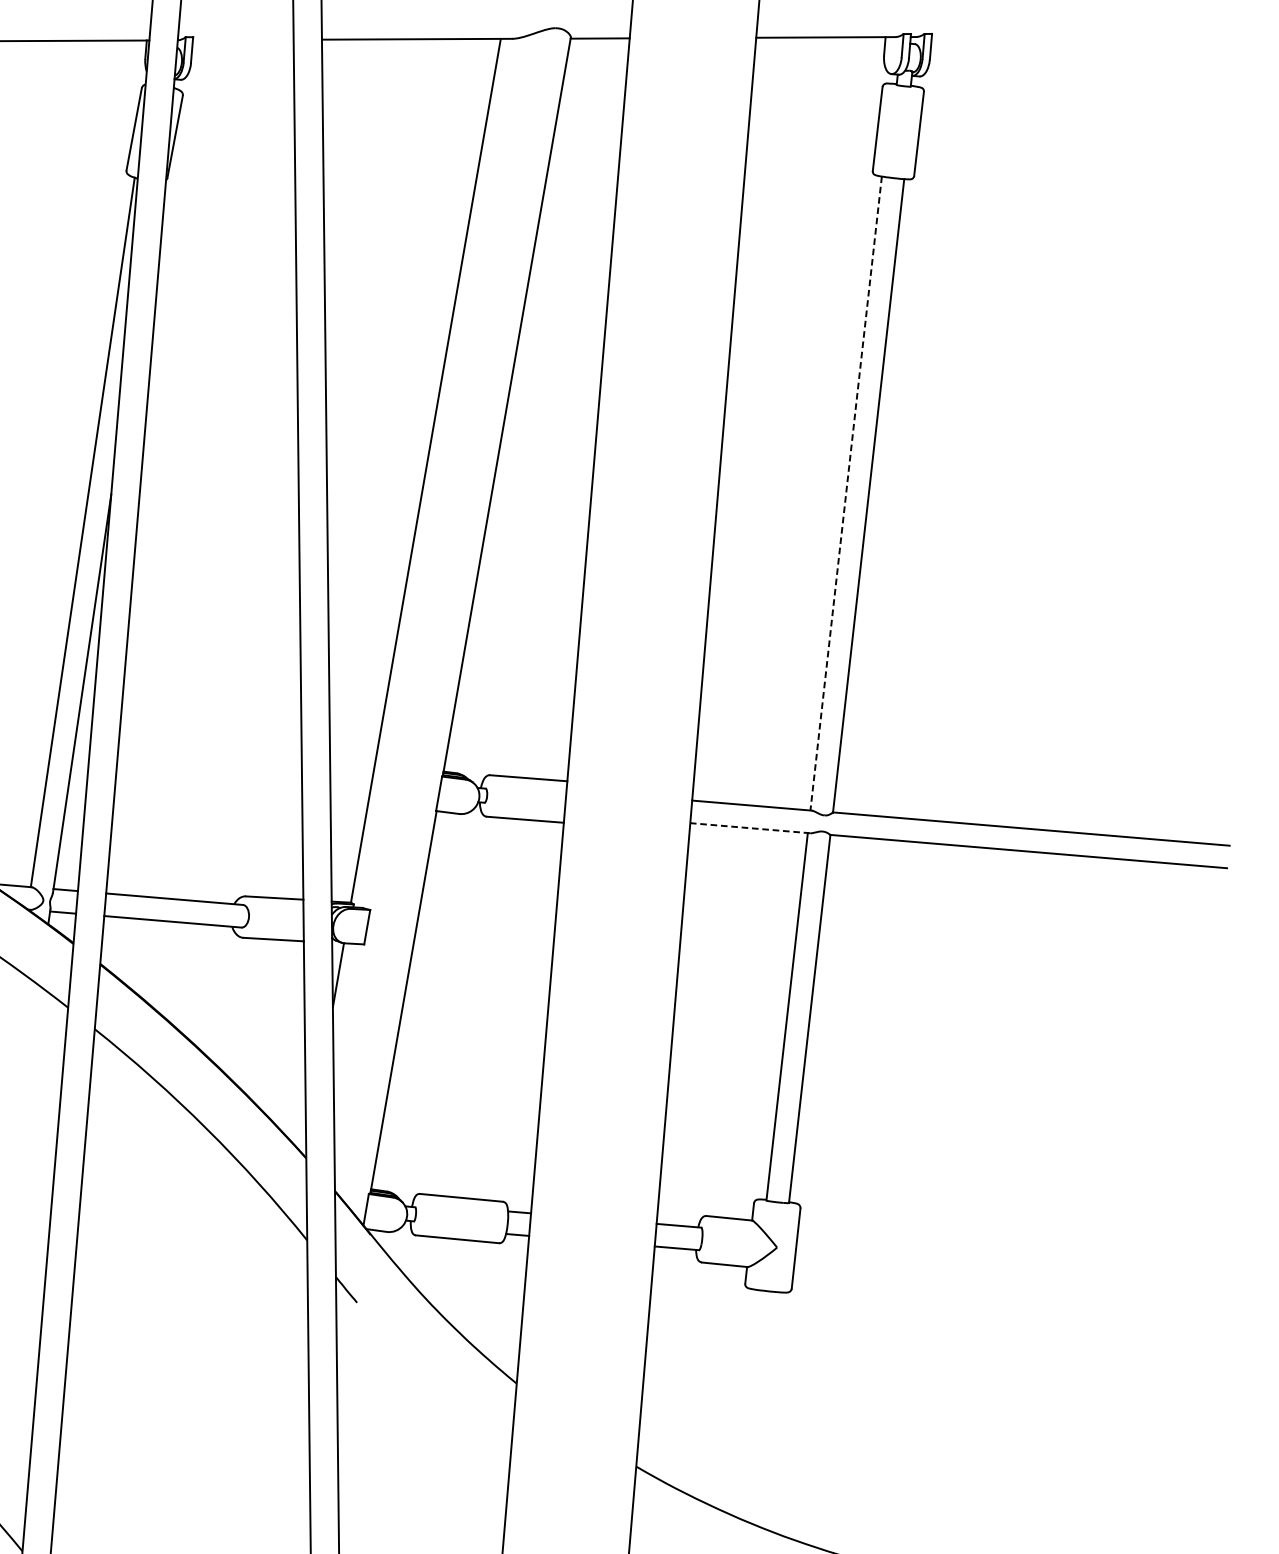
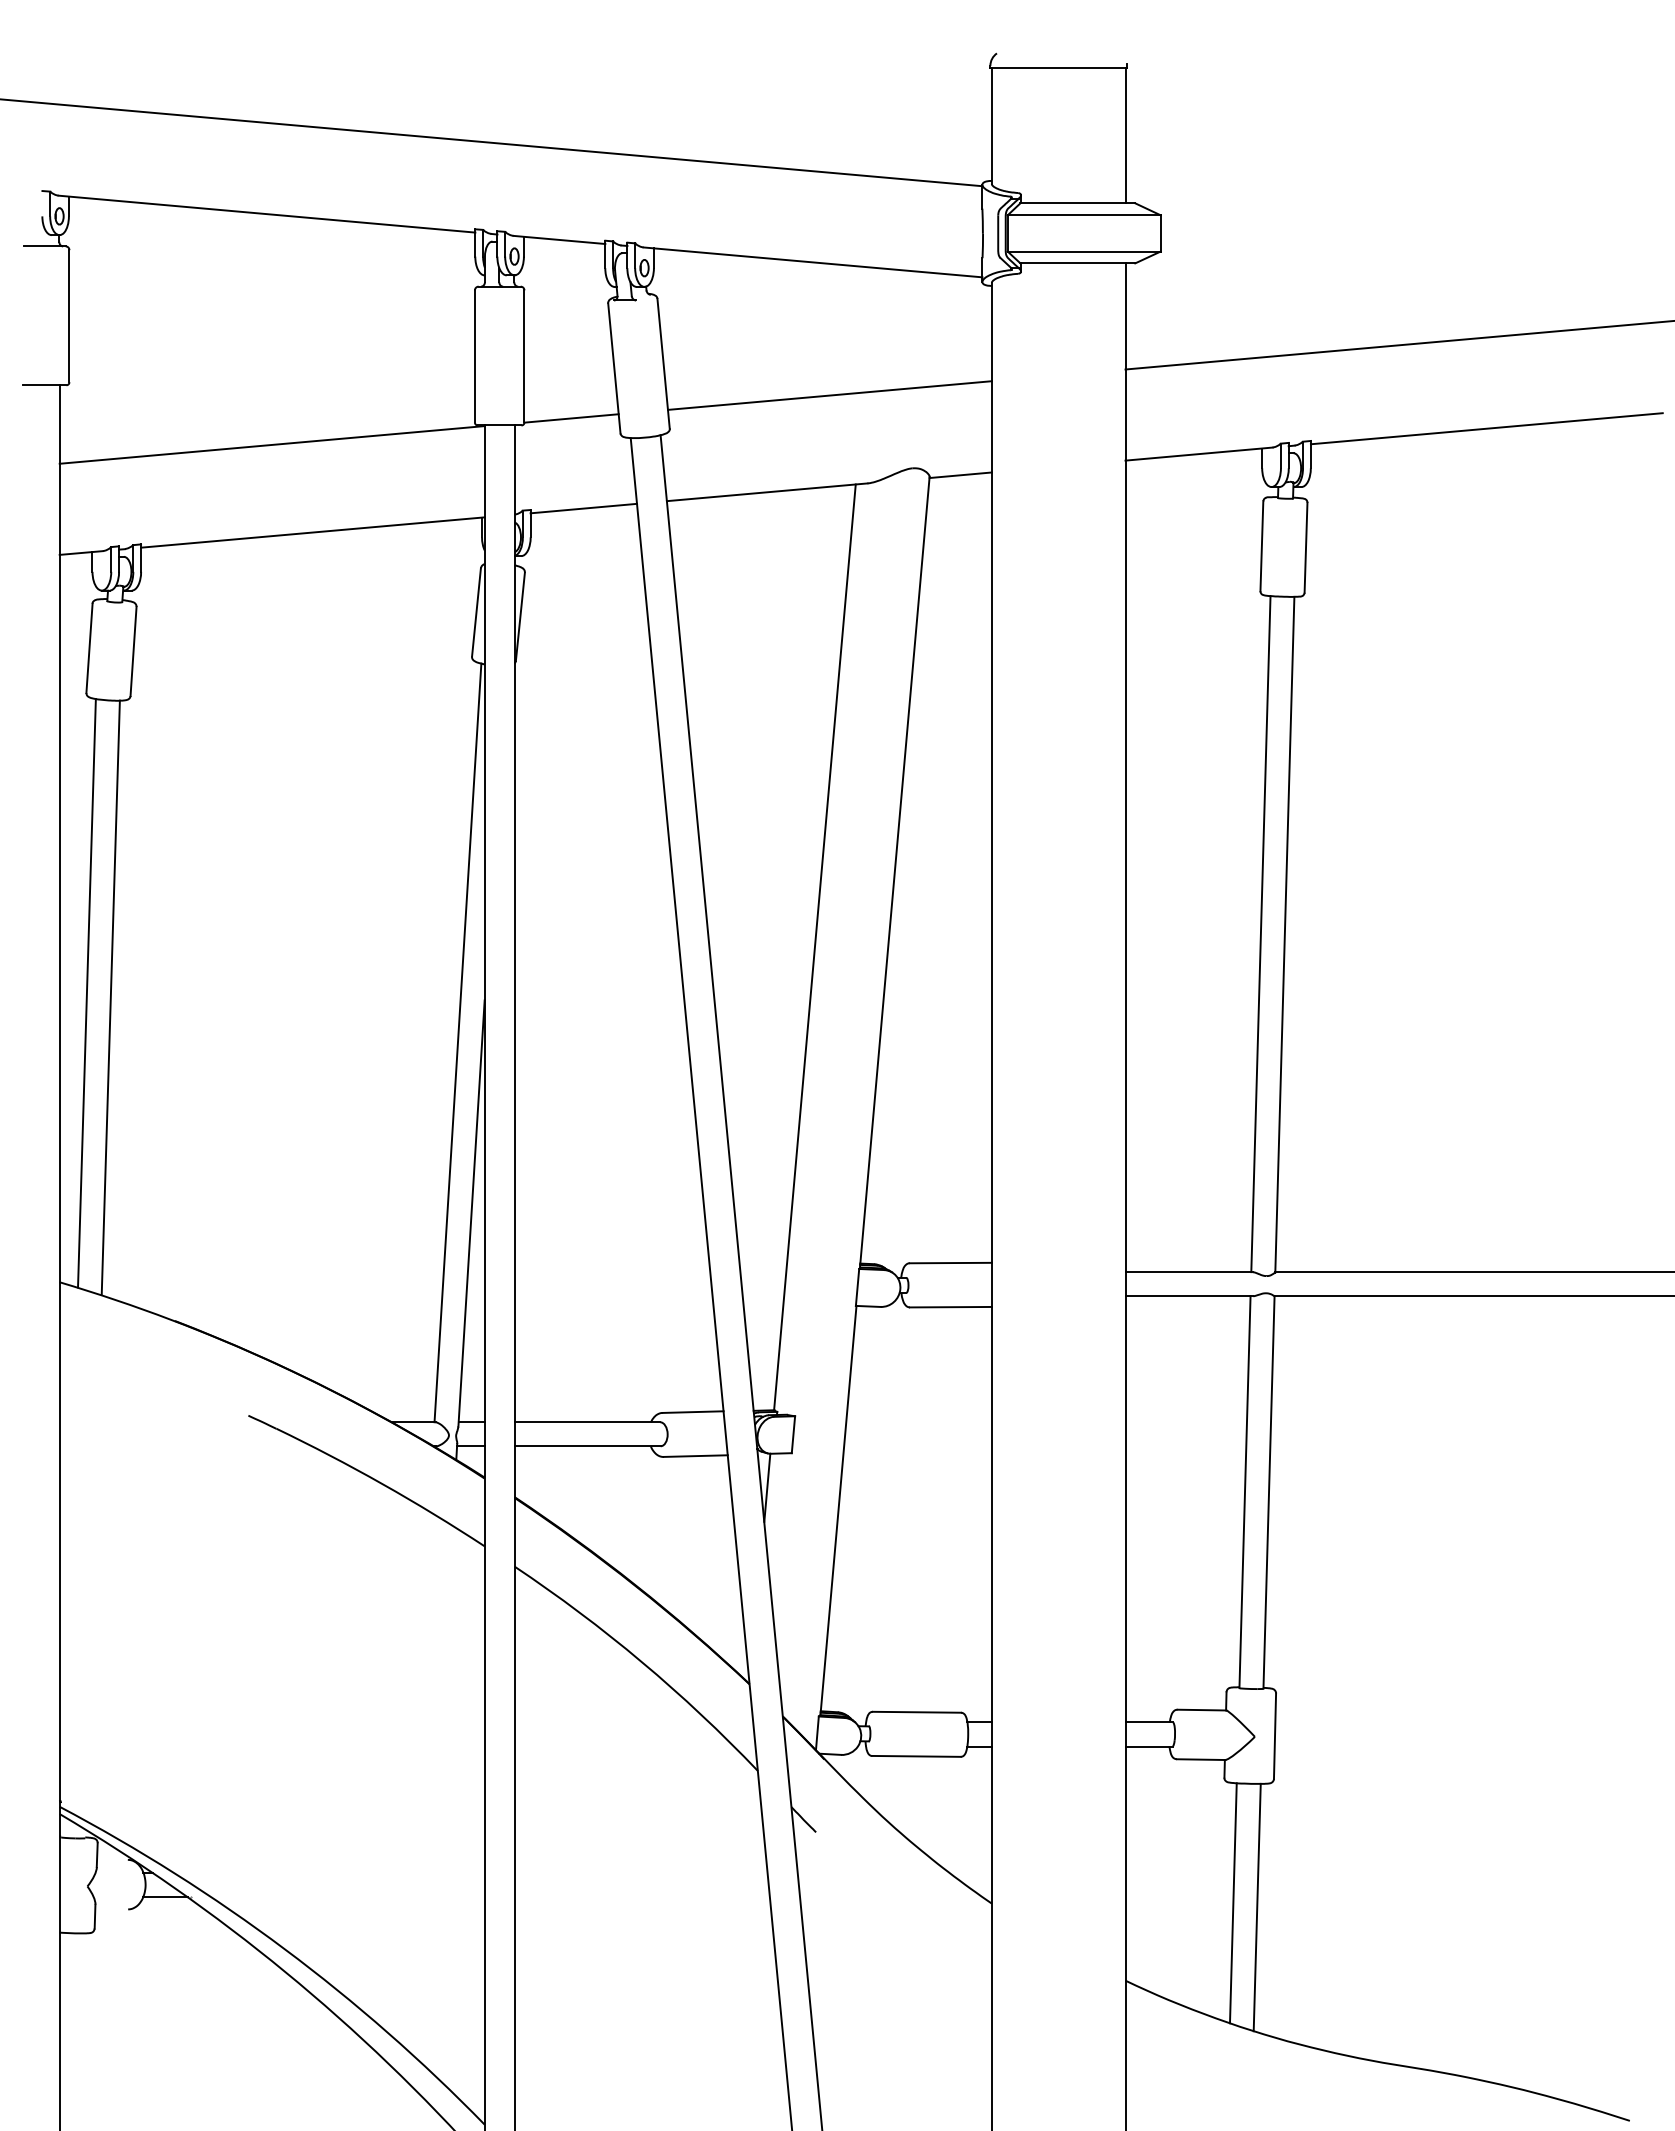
line: (1098, 36) -> (1486, 428), added
line: (242, 39) -> (583, 508), added
line: (845, 493) -> (1260, 934), dashed -> solid
line: (750, 828) -> (1189, 1296), dashed -> solid
line: (742, 1402) -> (1232, 1903), added
line: (765, 1408) -> (1256, 1907), added

